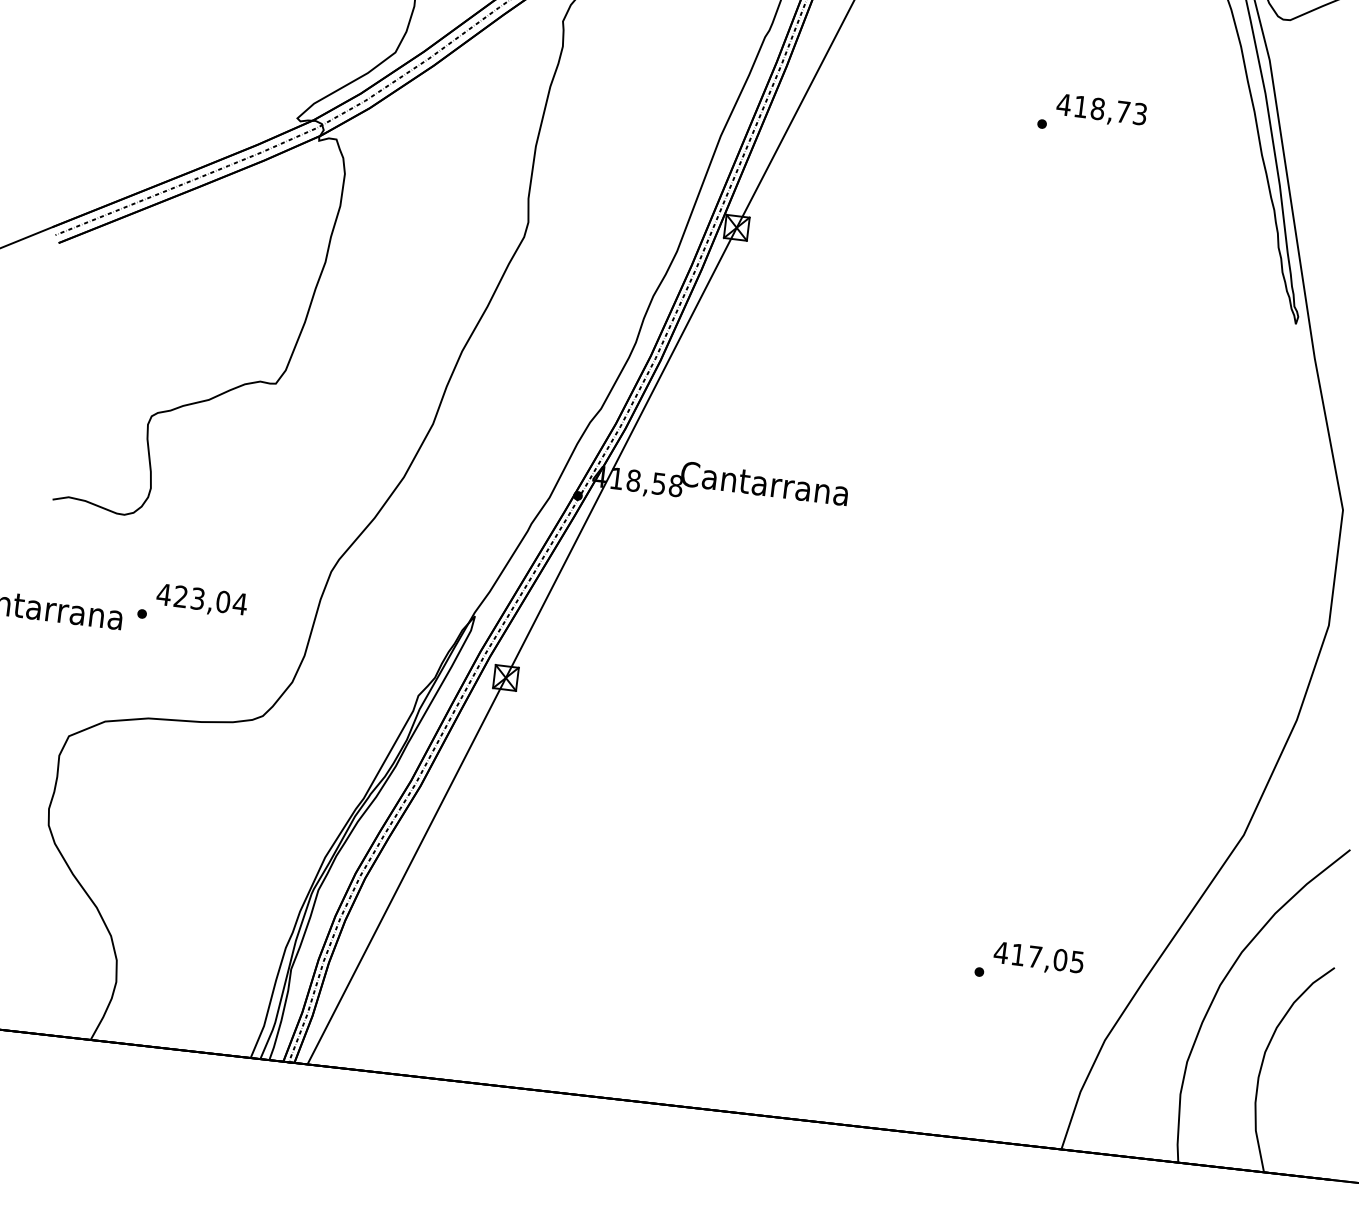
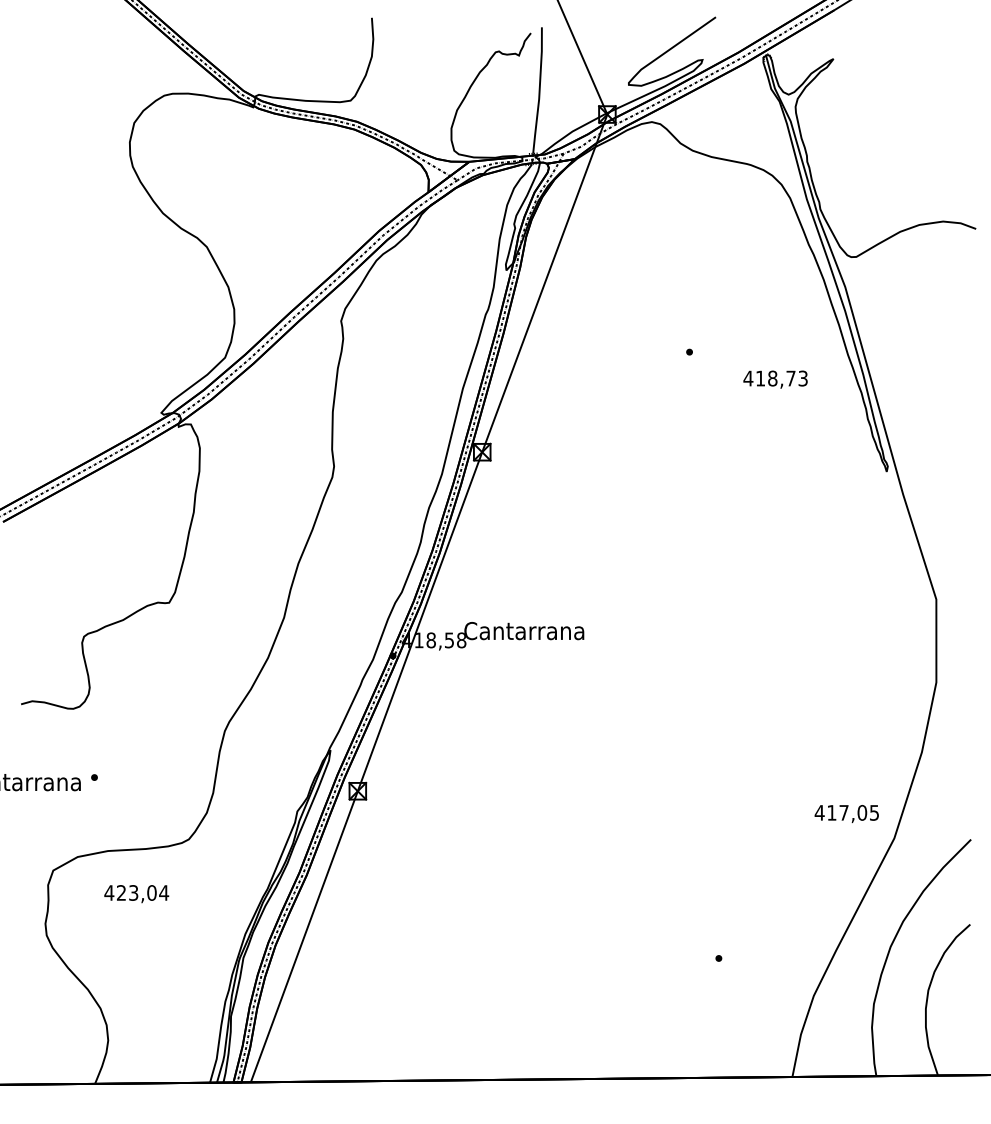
text: (1101, 110) -> (775, 379), moved
text: (201, 601) -> (136, 894), moved
text: (1038, 958) -> (846, 813), moved

